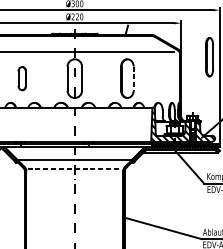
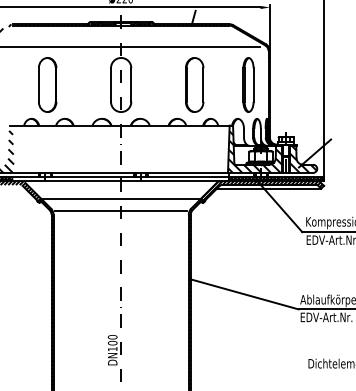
part: (209, 56) -> (248, 84), moved
part: (22, 78) -> (47, 84), size x1.67
line: (133, 79) -> (203, 85), dashed -> solid
line: (75, 169) -> (121, 211), dashed -> solid

